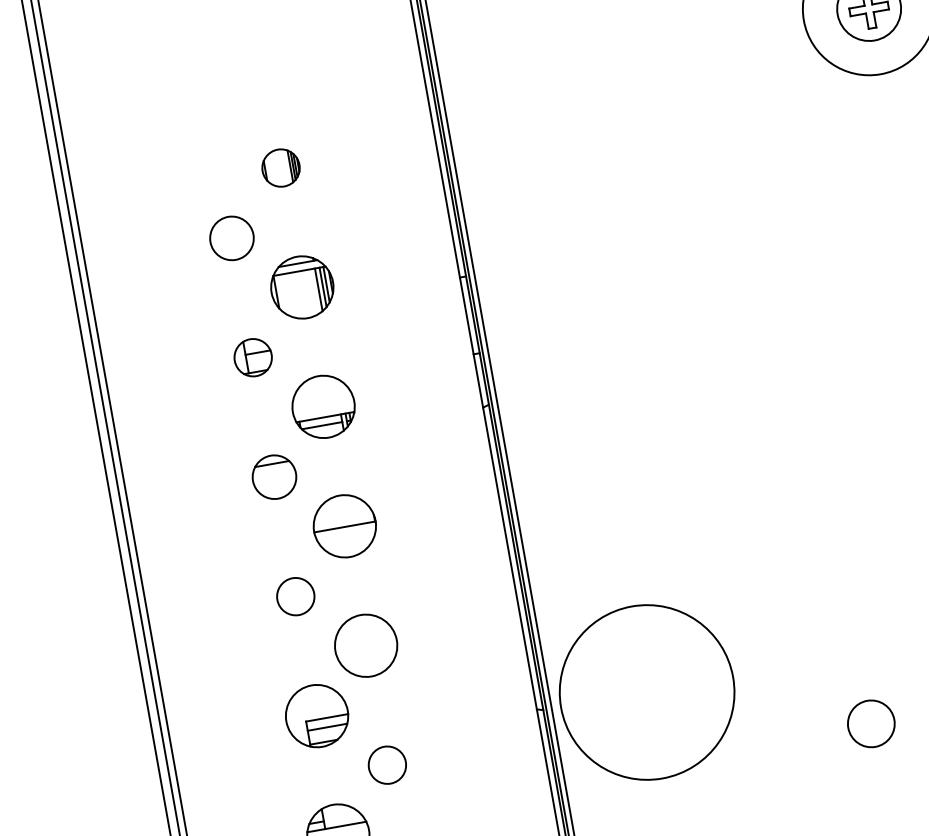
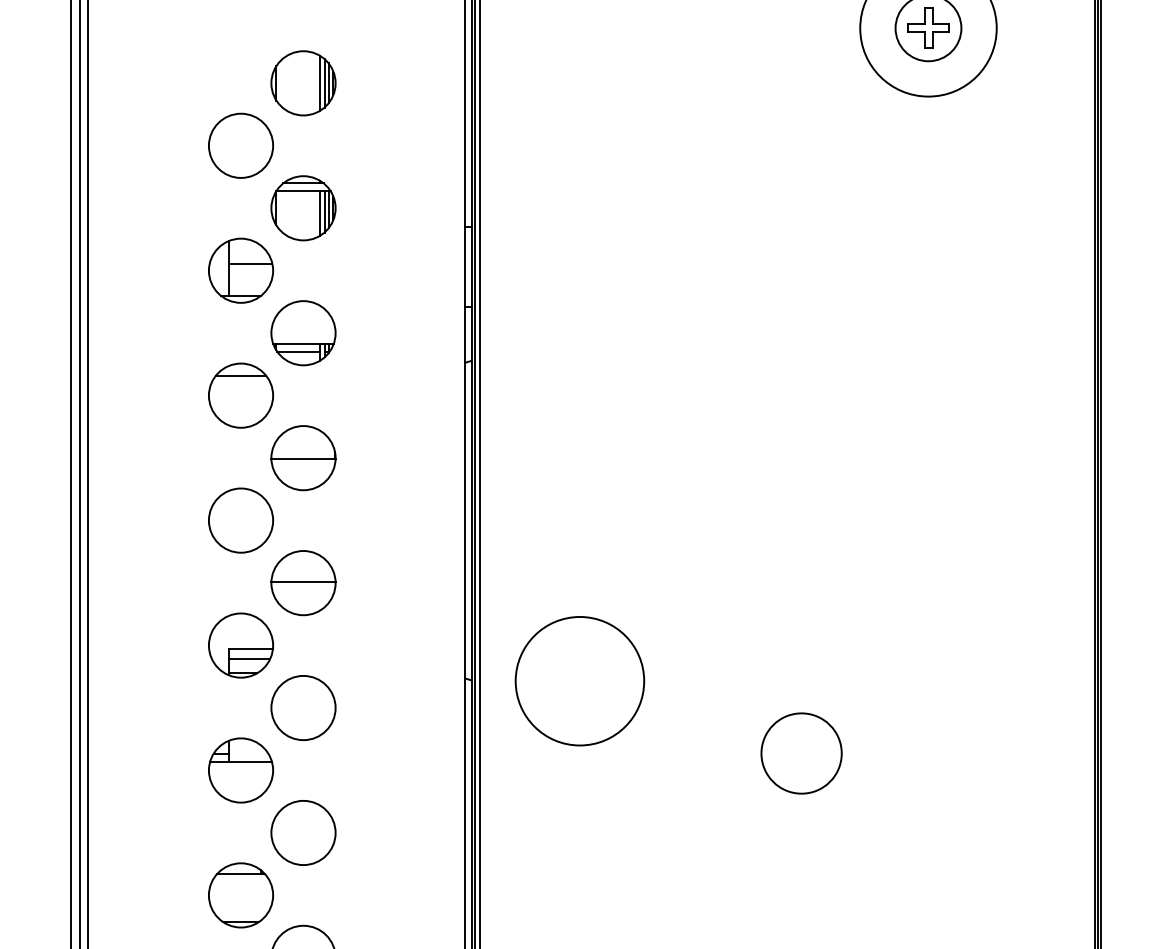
part: (281, 168) -> (303, 83), size x1.67
circle: (231, 238) -> (240, 145), size x1.43
part: (252, 357) -> (240, 270), size x1.67
part: (273, 477) -> (240, 395), size x1.43
circle: (295, 596) -> (240, 520), size x1.67
line: (366, 645) -> (303, 582), added
circle: (646, 691) -> (579, 680), size x0.71
circle: (871, 723) -> (801, 753), size x1.67
circle: (387, 764) -> (303, 707), size x1.67

